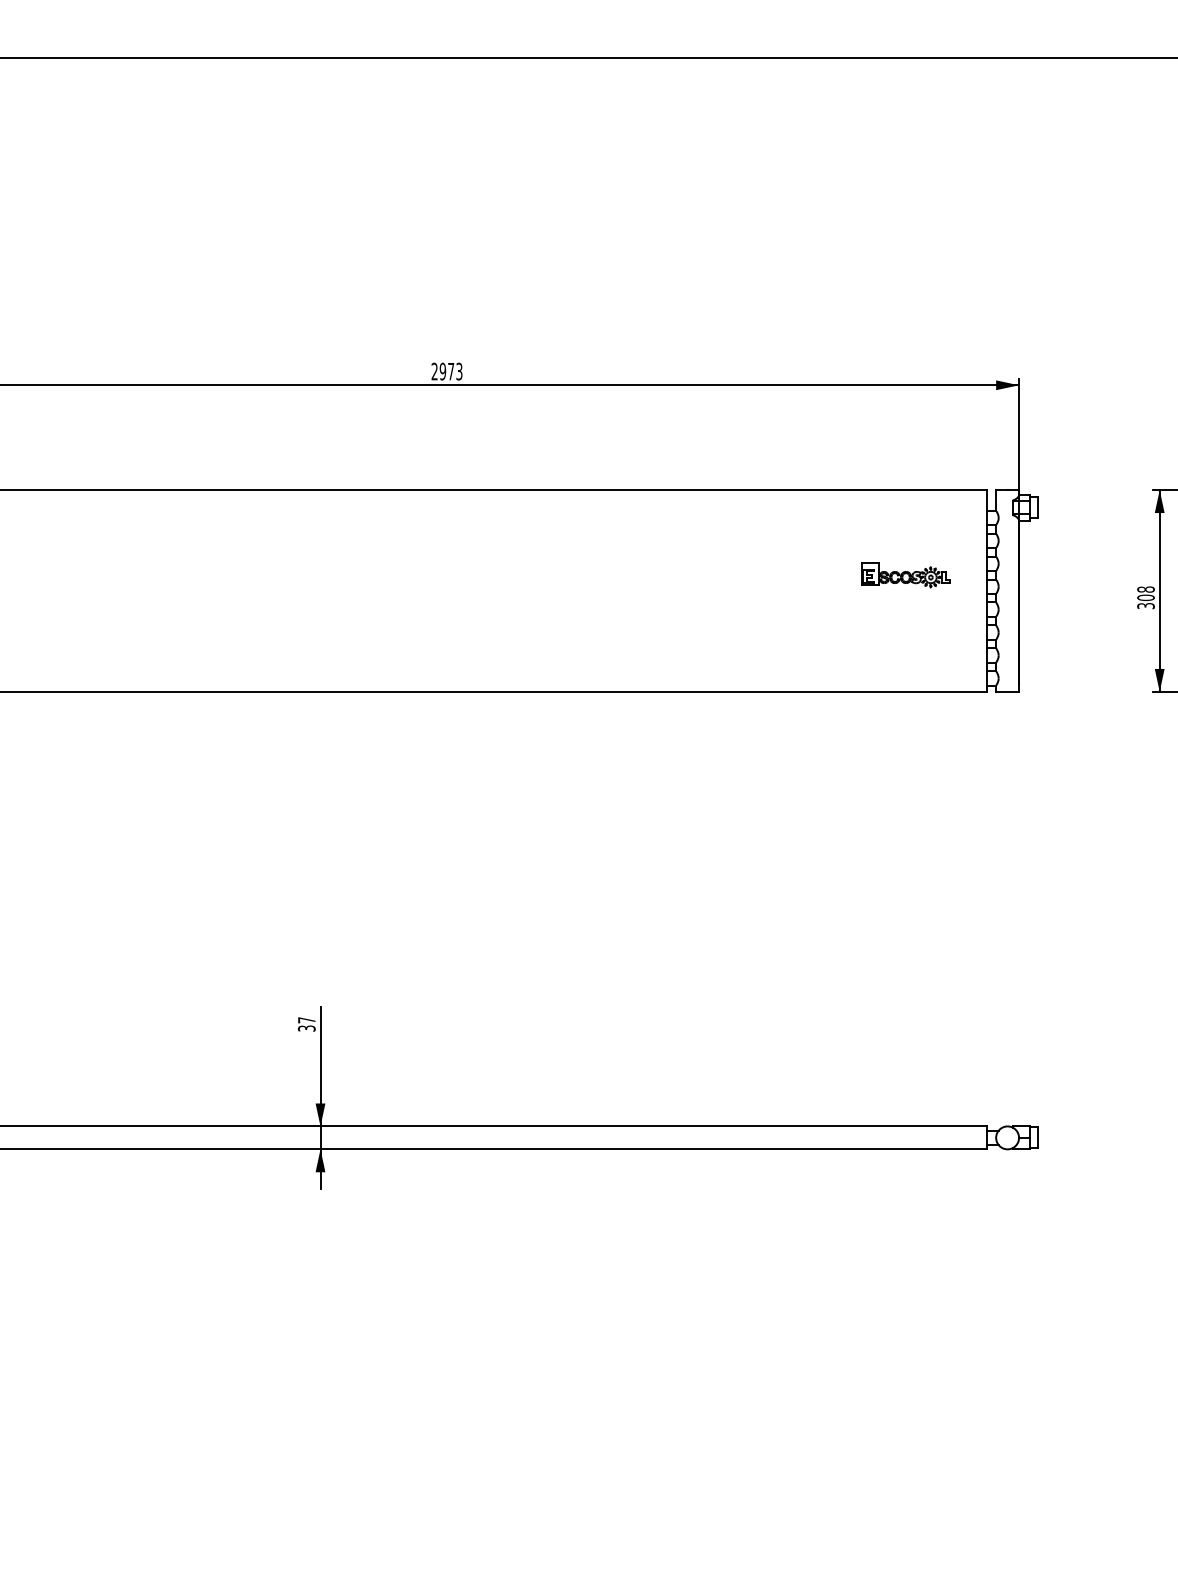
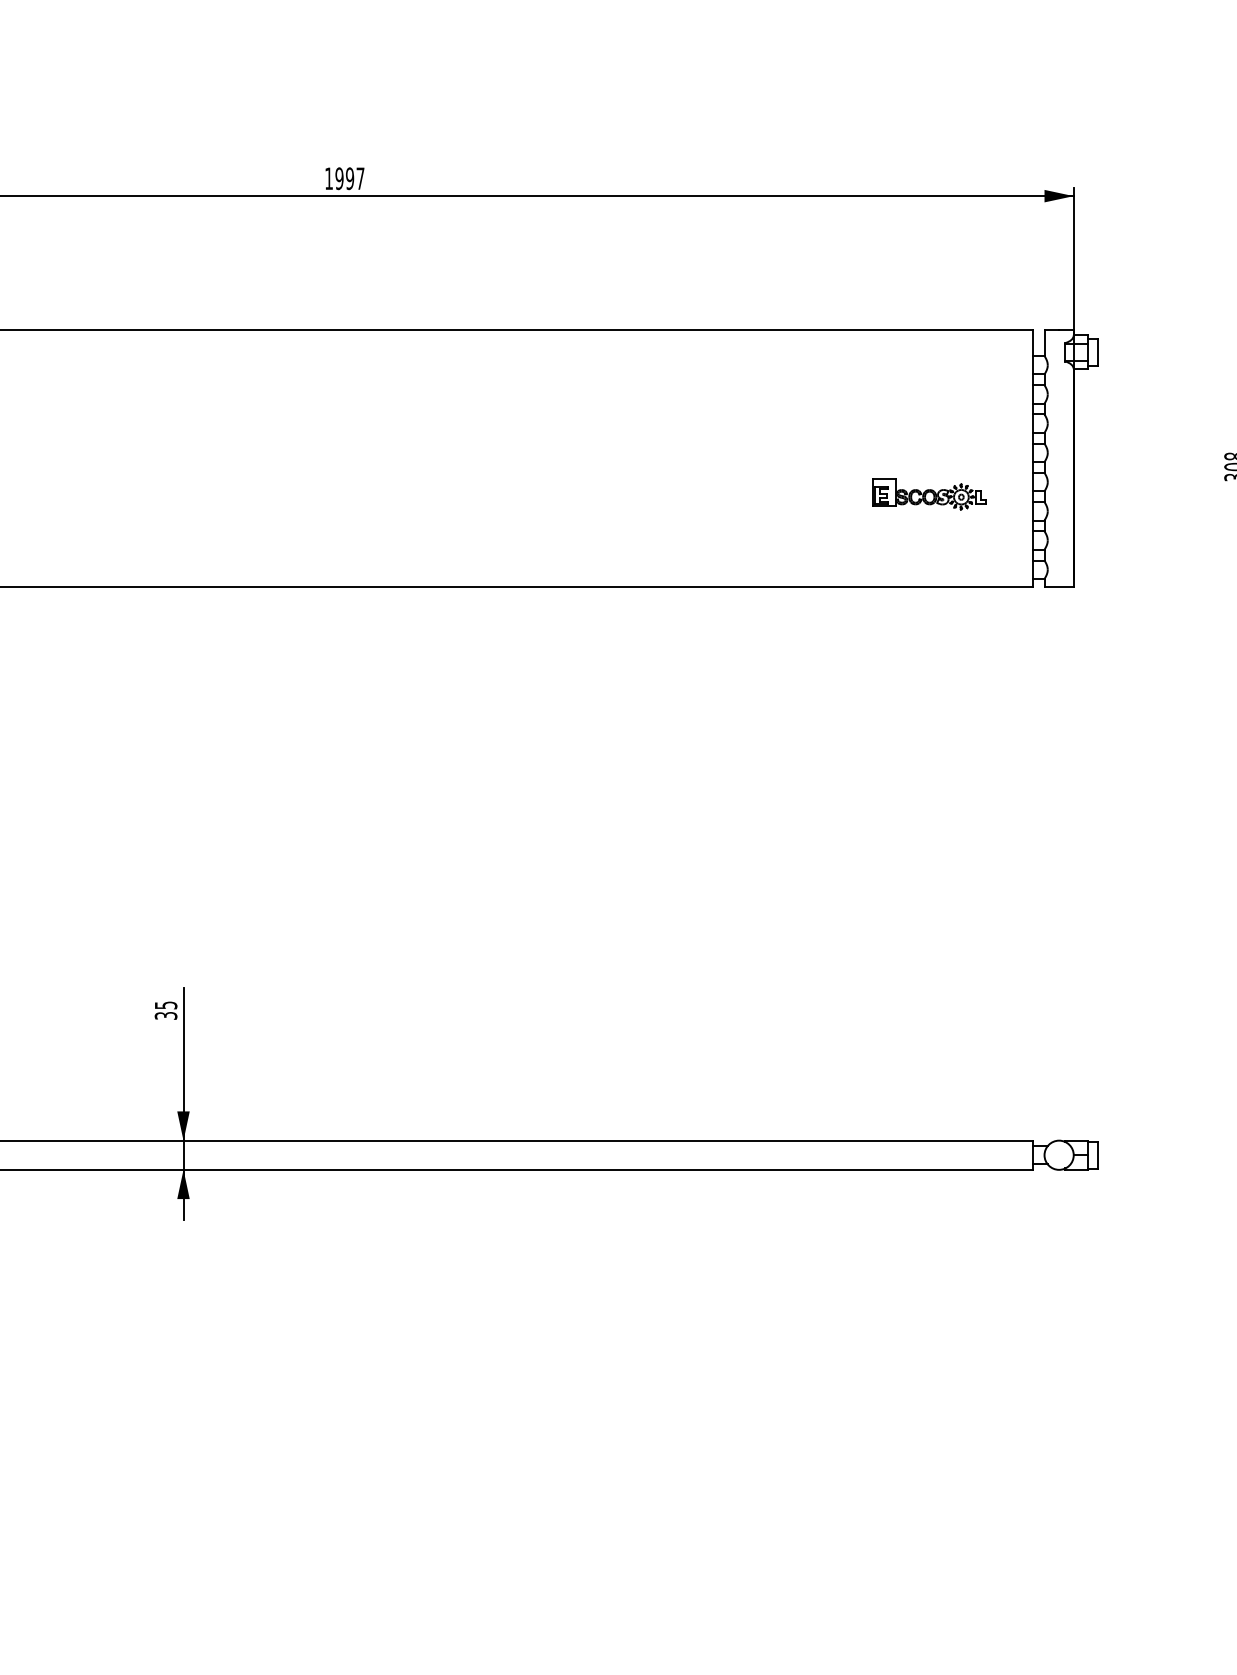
text: (446, 371) -> (344, 178), 2973 -> 1997
part: (905, 575) -> (929, 494), moved
text: (306, 1020) -> (165, 1005), 37 -> 35

